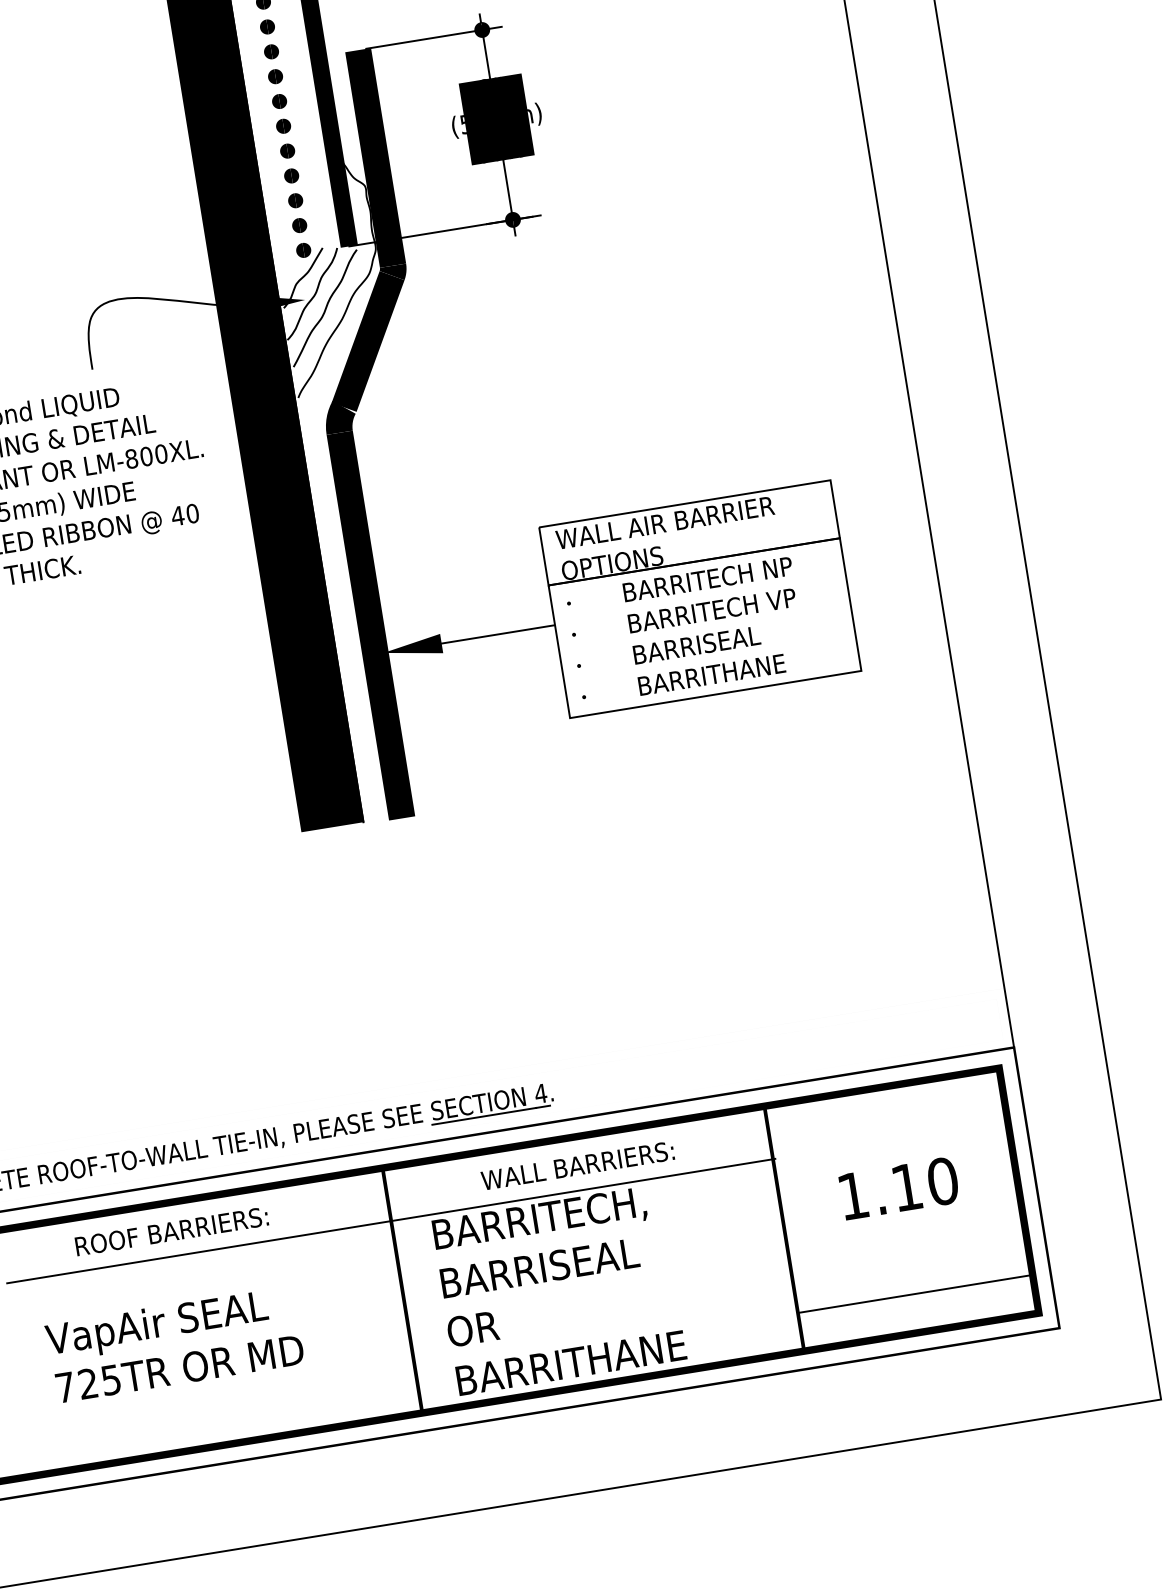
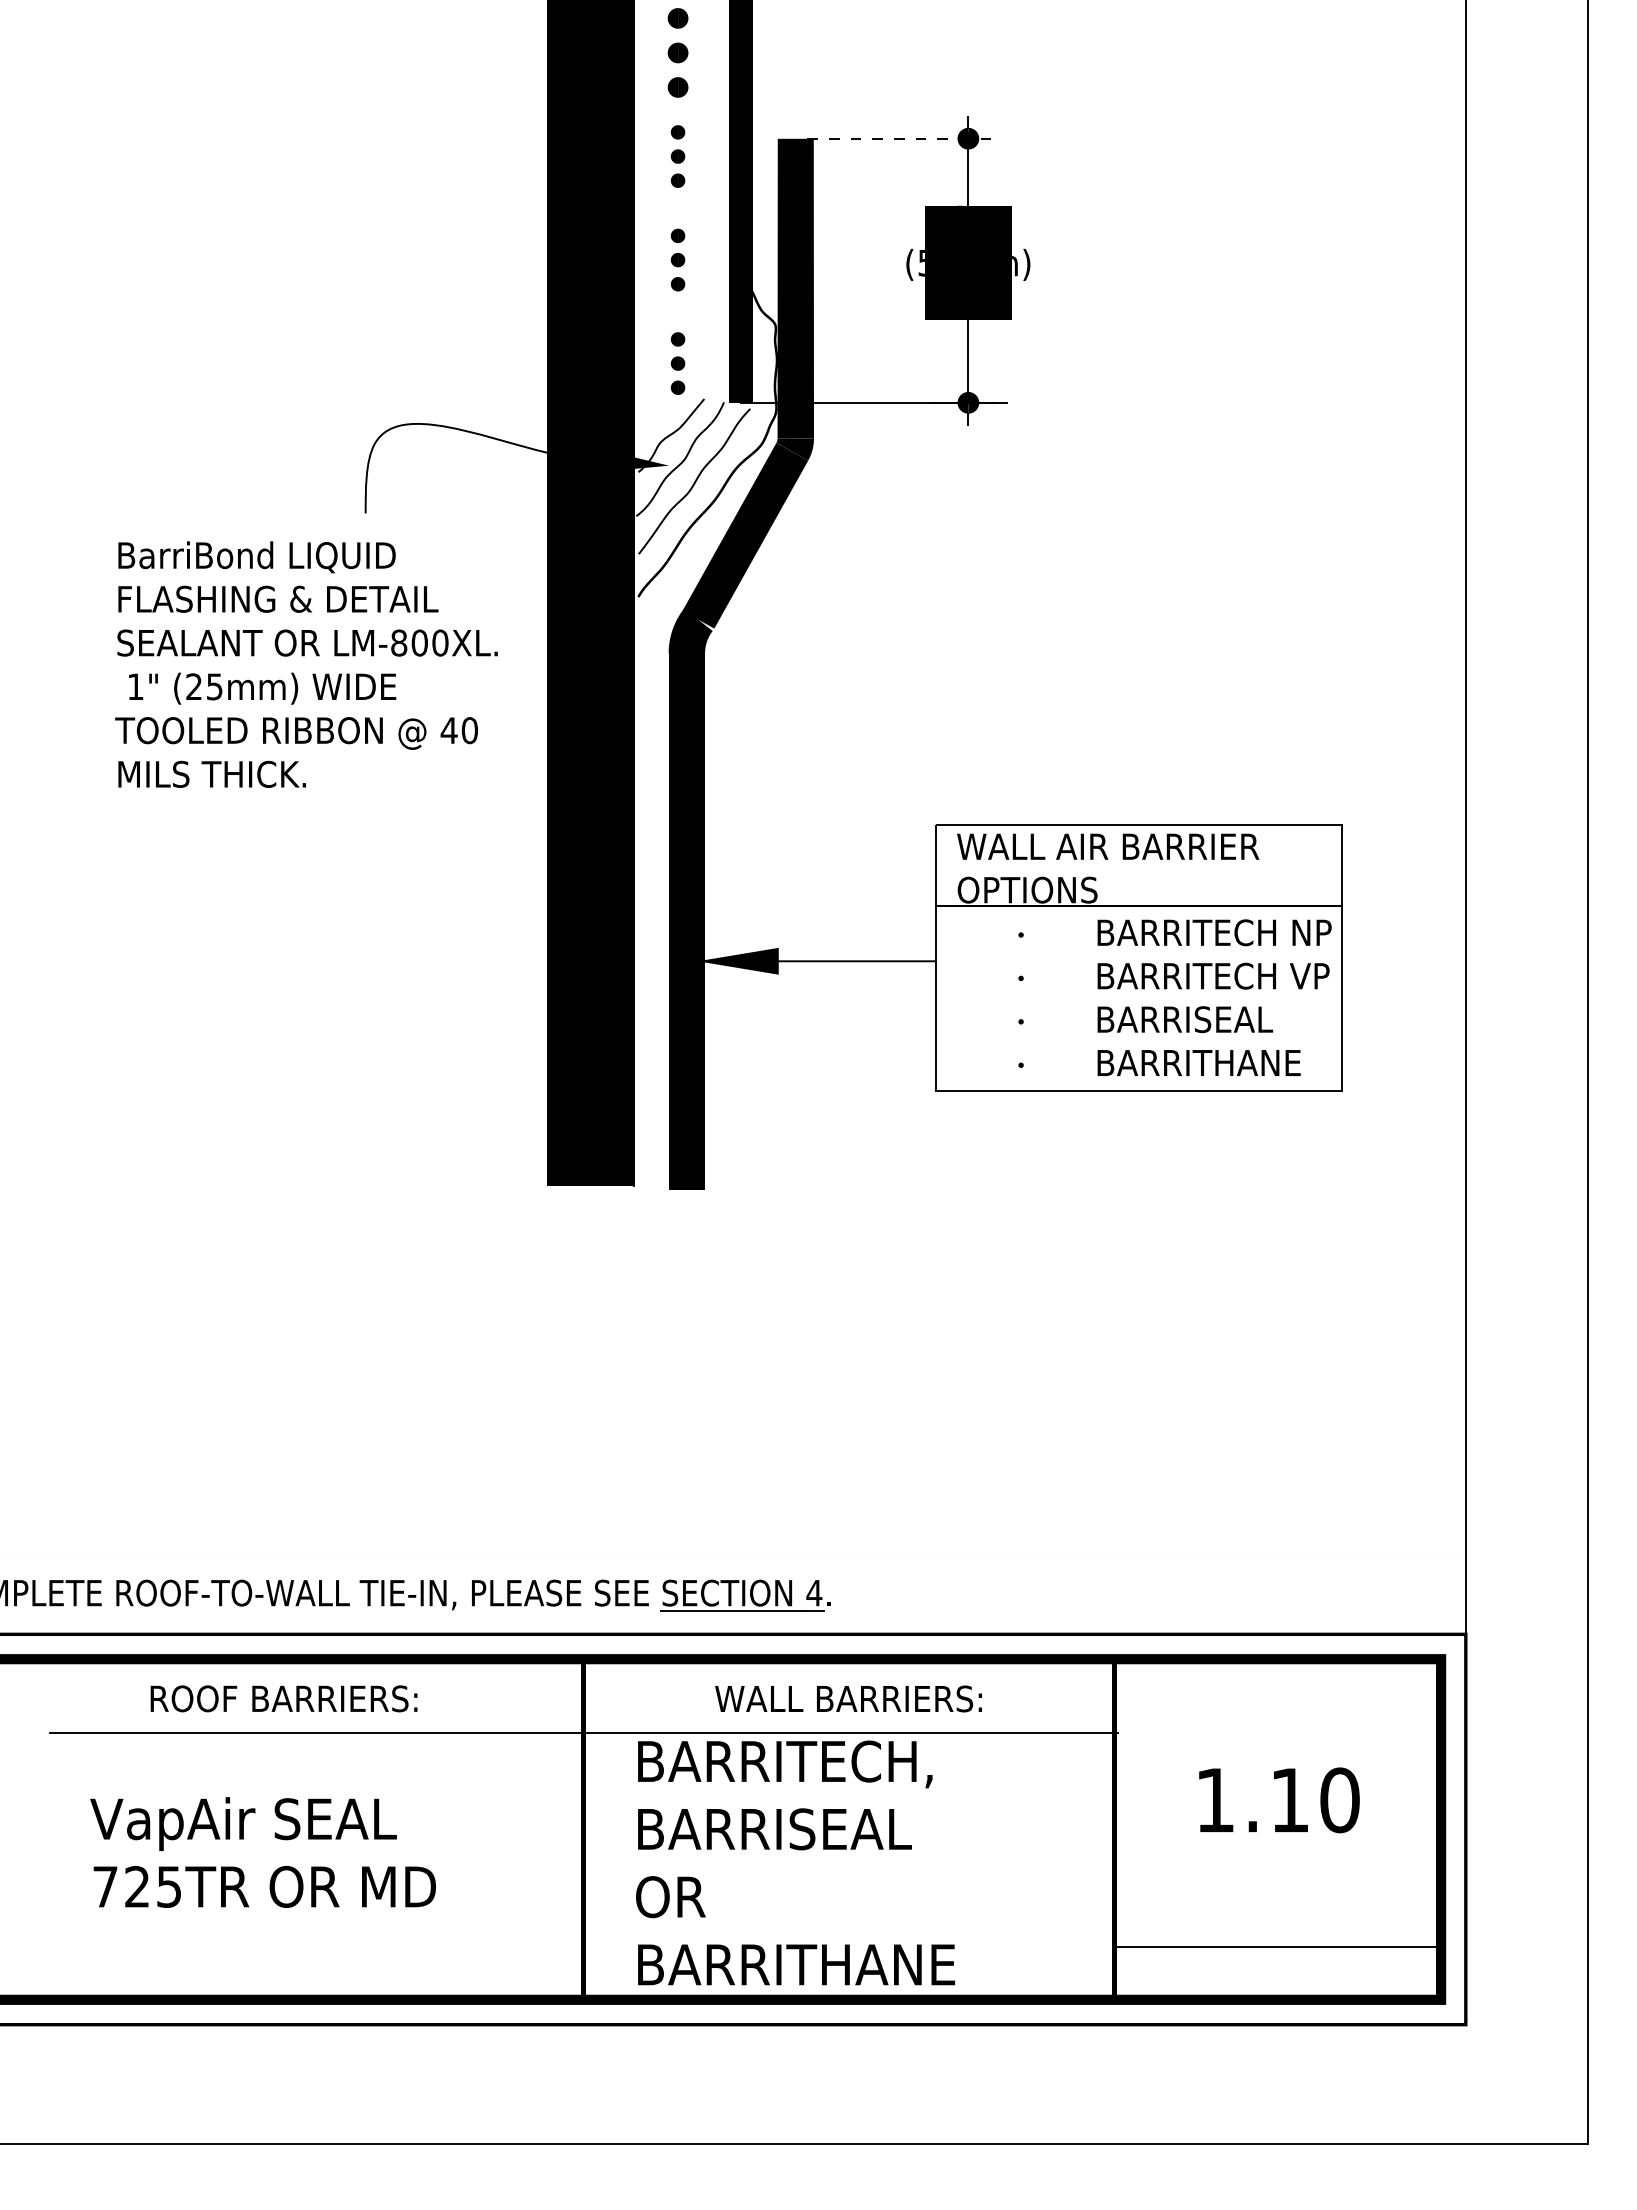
line: (434, 37) -> (901, 138), solid -> dashed
part: (275, 76) -> (677, 156), size x0.7
part: (287, 150) -> (677, 259), size x0.7
part: (299, 225) -> (677, 363), size x0.7
text: (686, 630) -> (1174, 997), moved

